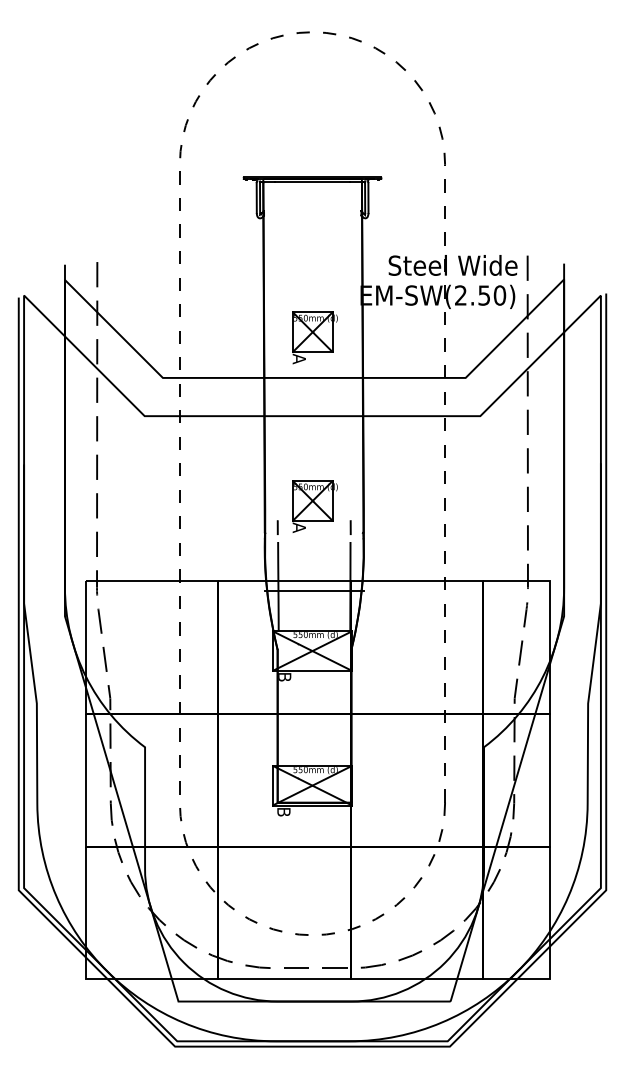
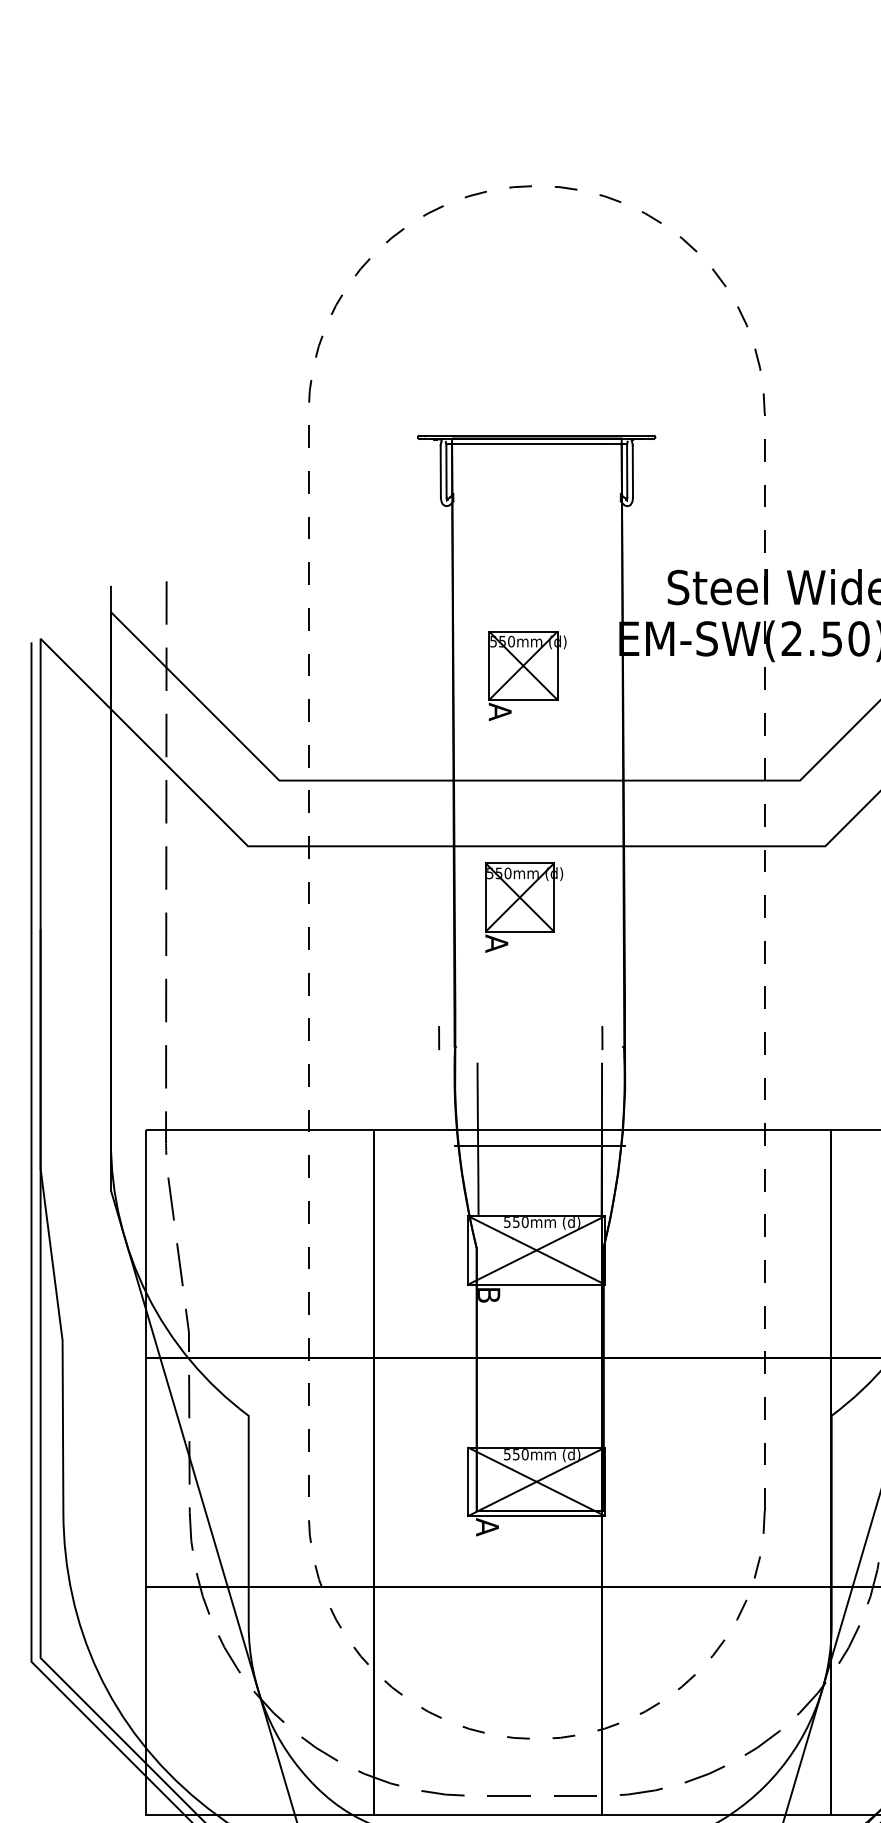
part: (314, 337) -> (526, 674), moved
part: (314, 506) -> (522, 907), moved
line: (277, 527) -> (438, 1037), moved
text: (283, 812) -> (486, 1527), B -> A

